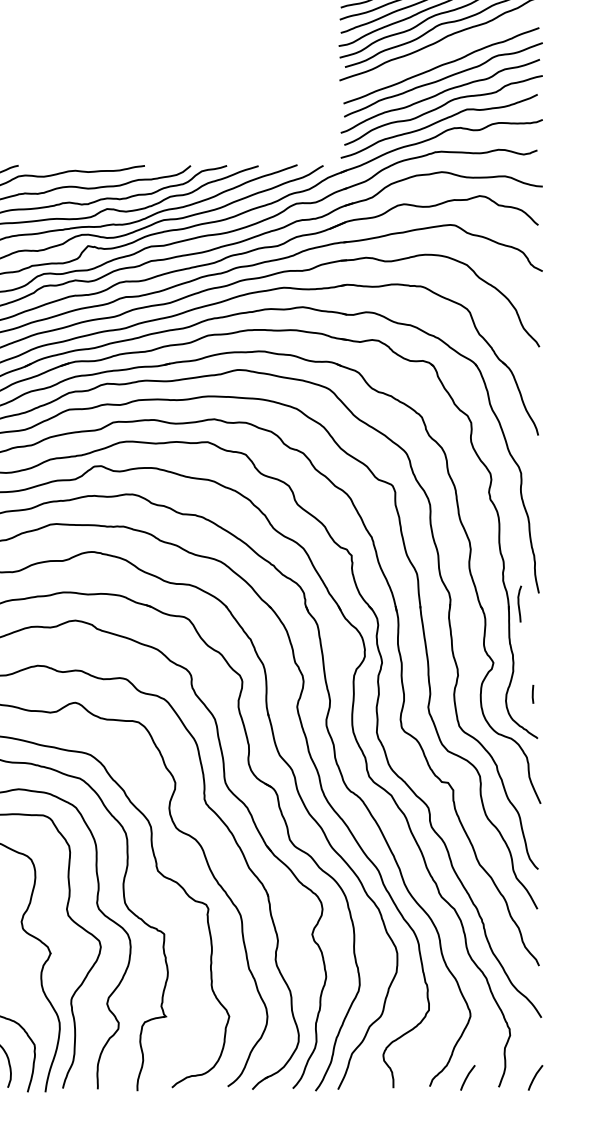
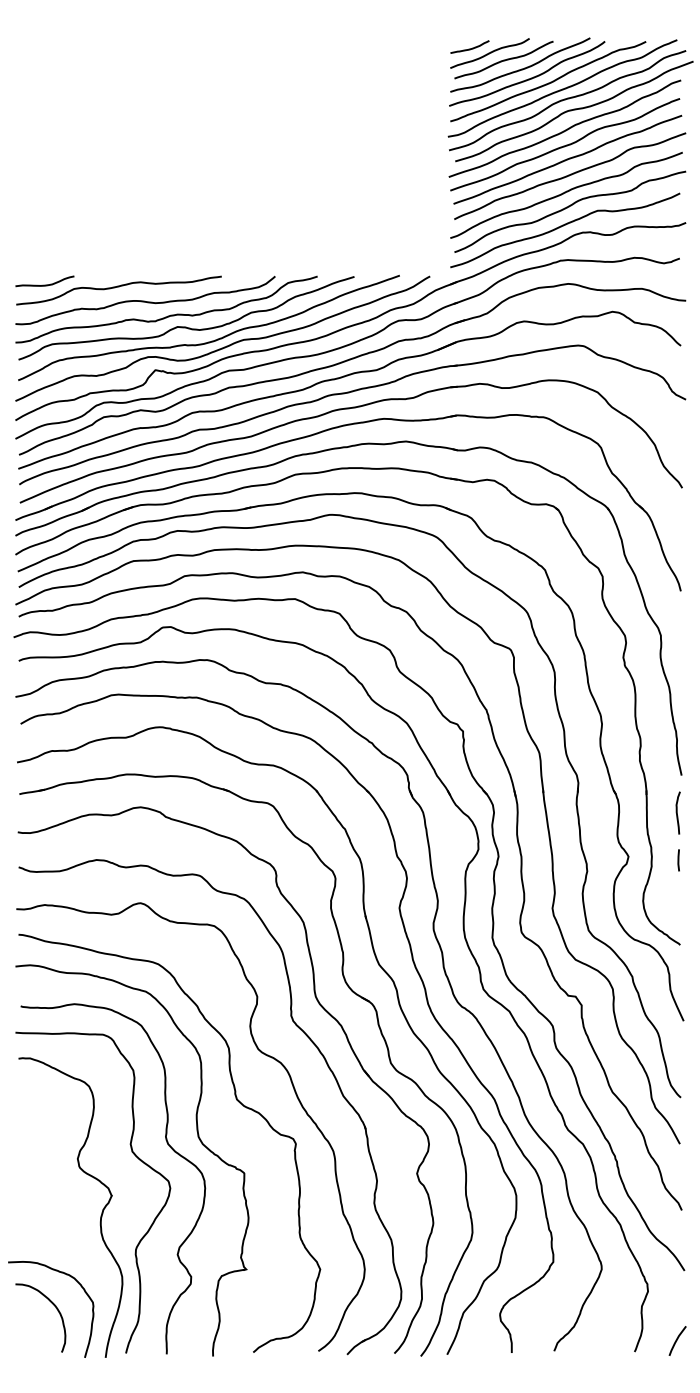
curve: (440, 52) -> (566, 144), added
curve: (519, 603) -> (677, 812), moved
line: (532, 694) -> (678, 860), moved
line: (467, 1077) -> (598, 1340), removed

